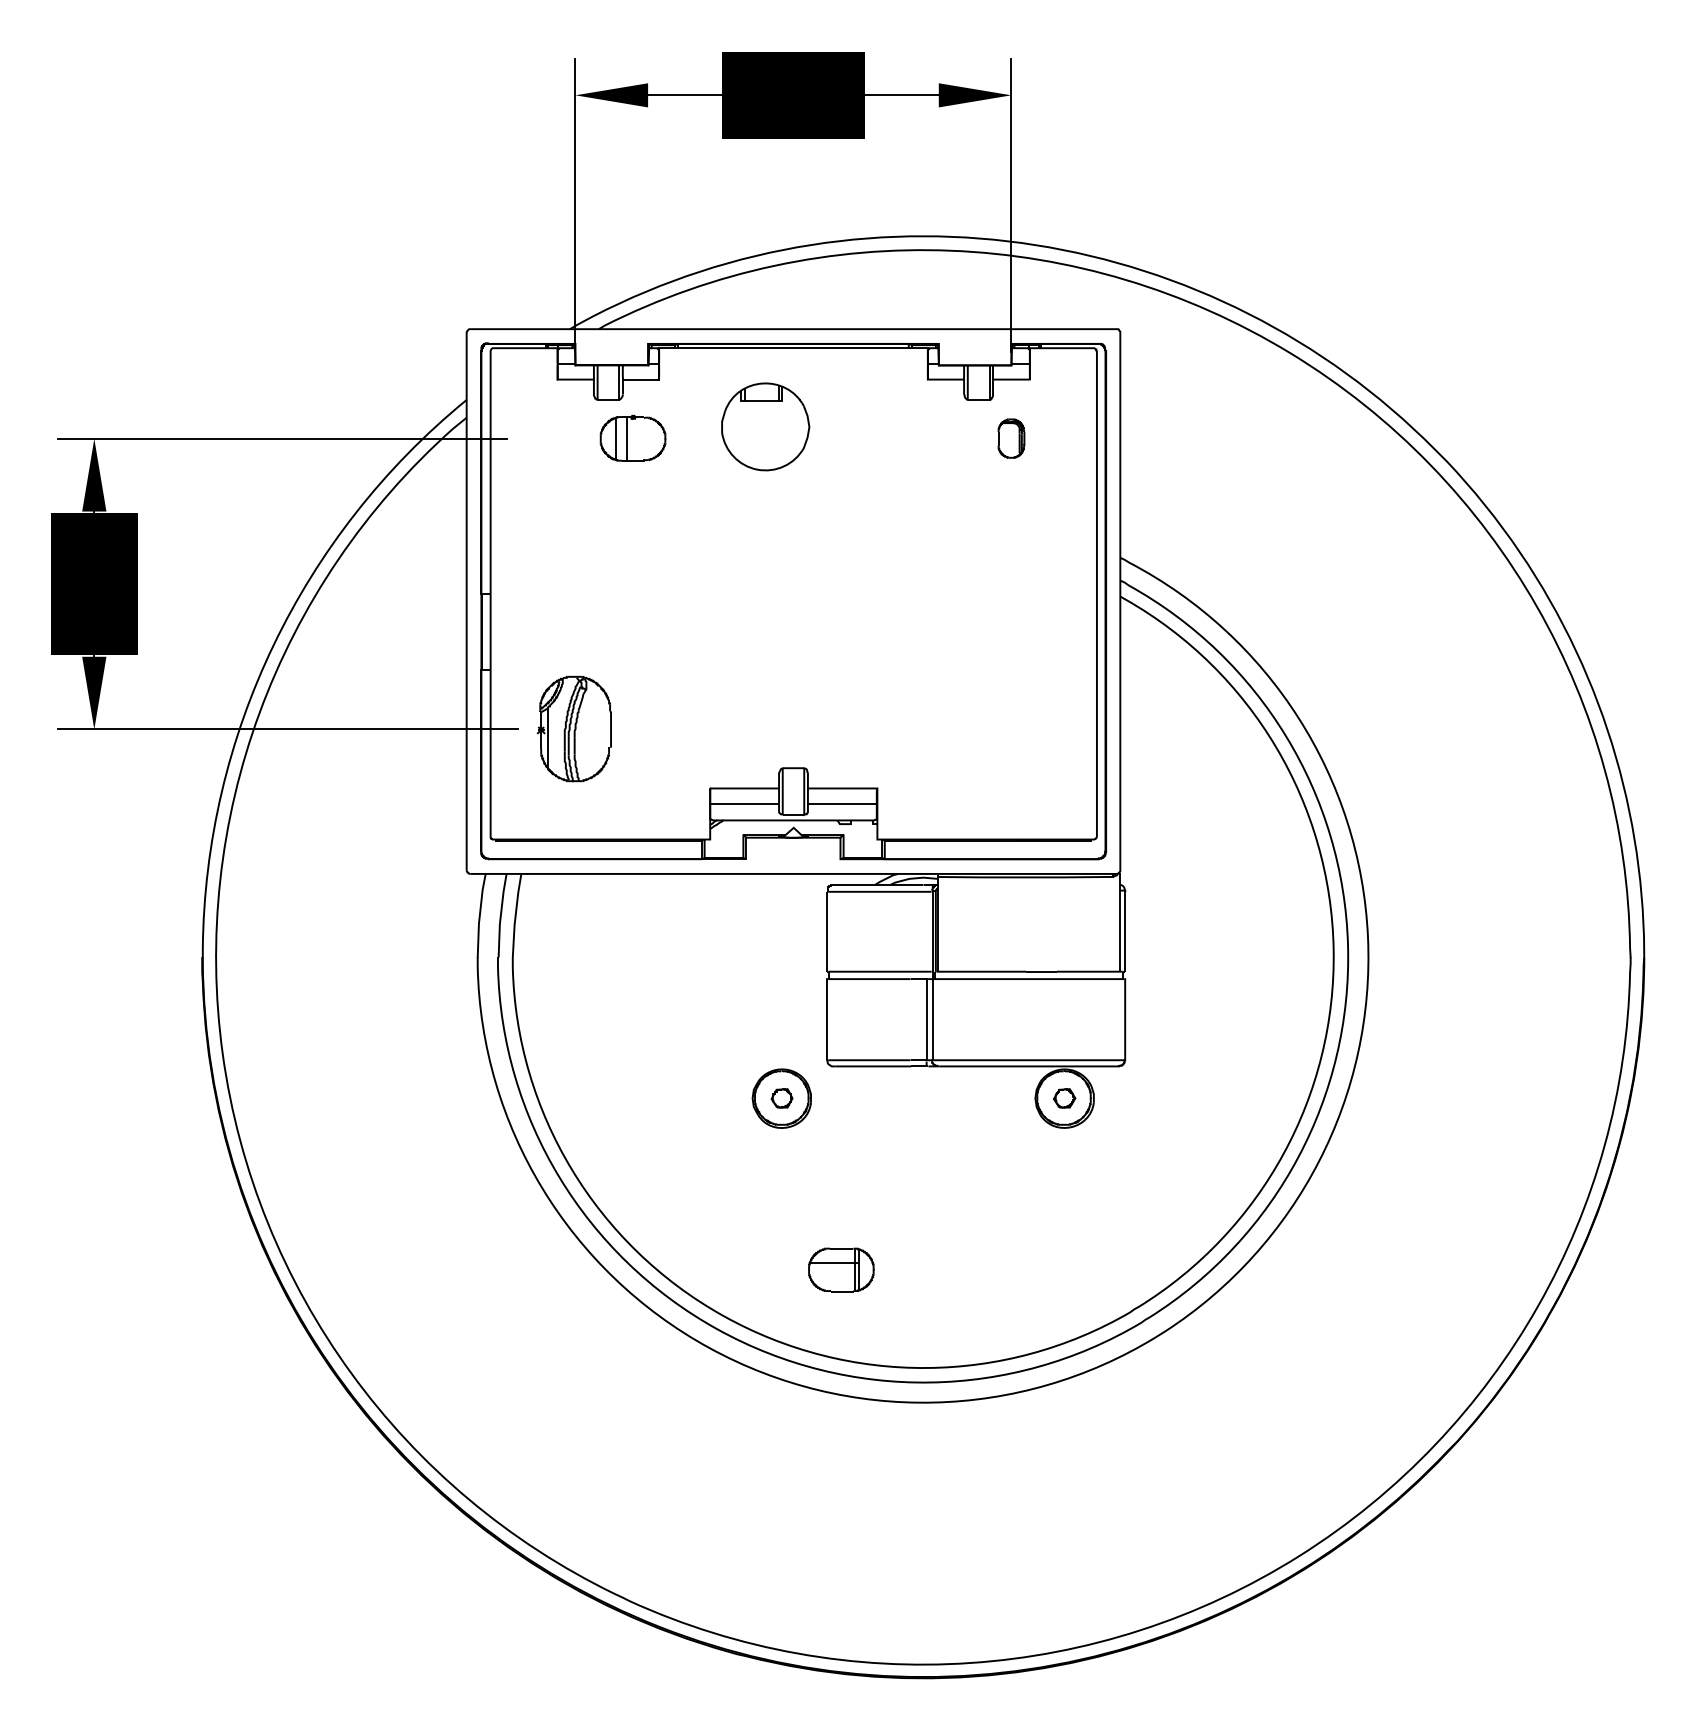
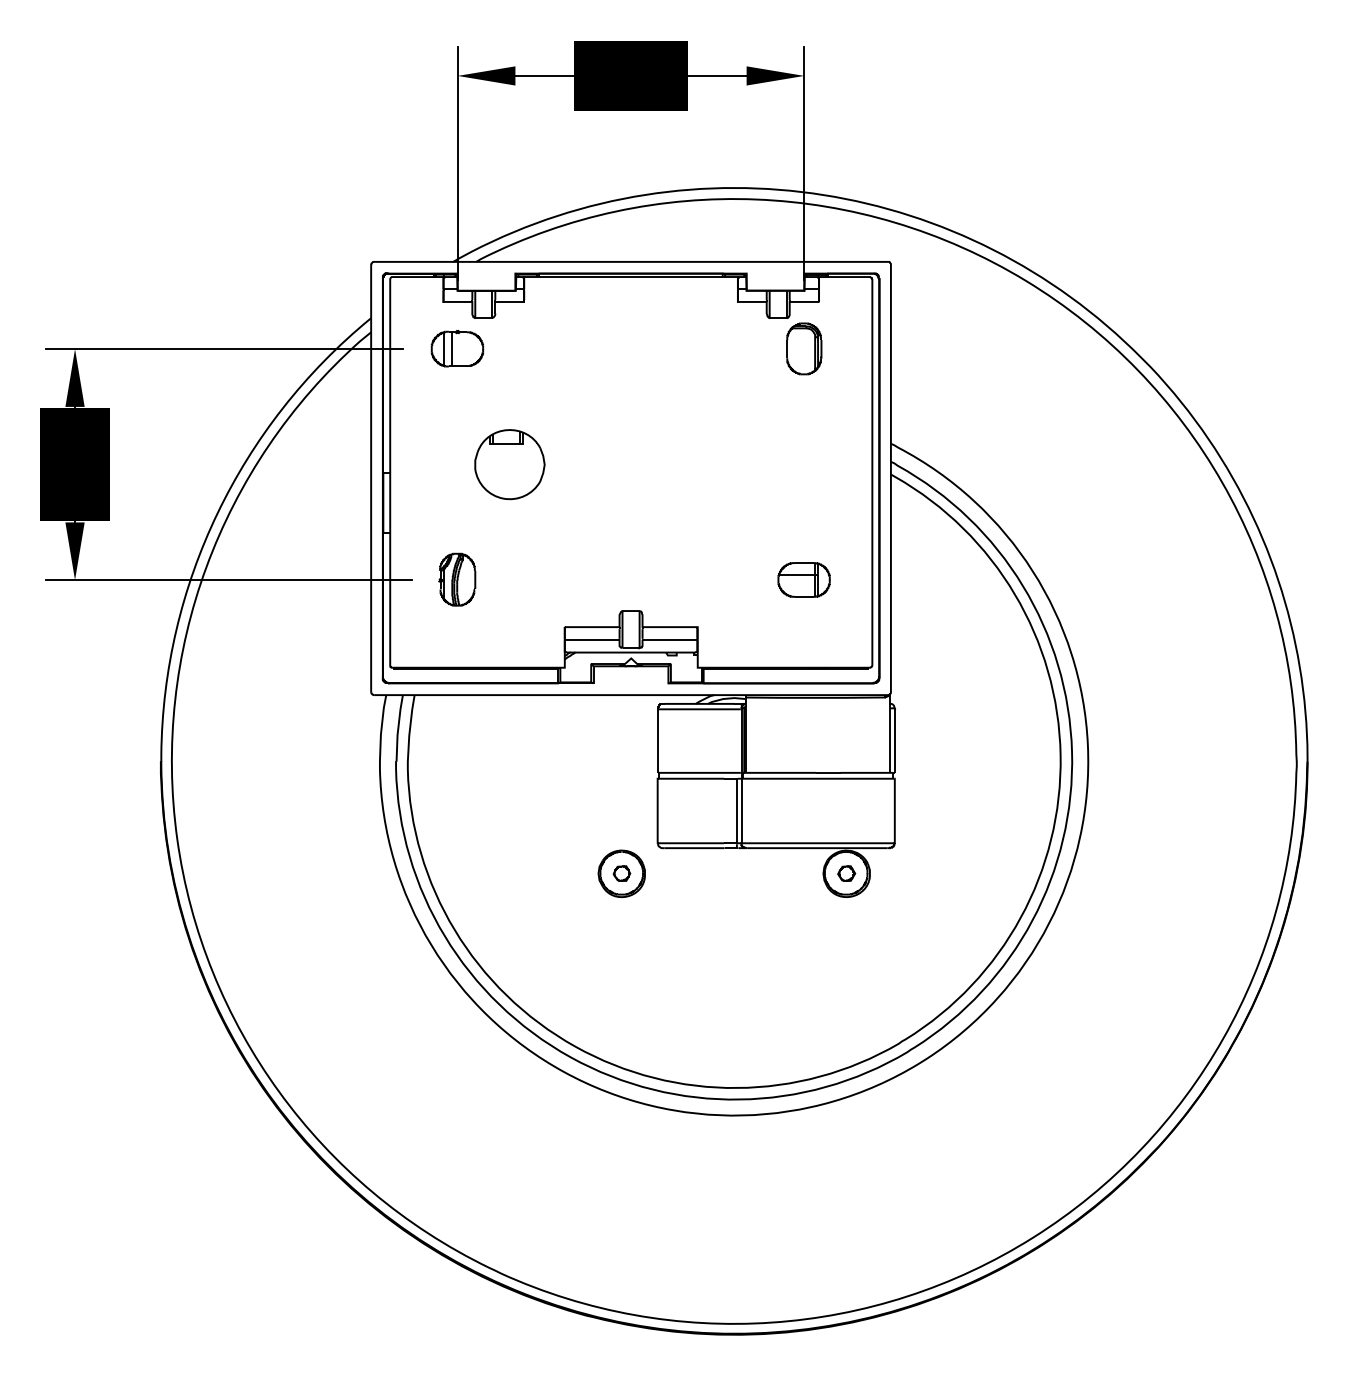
part: (765, 426) -> (509, 464), moved
part: (633, 438) -> (457, 348), moved
part: (1011, 438) -> (804, 348), size x1.67
part: (575, 728) -> (457, 579), size x0.62
part: (840, 1269) -> (803, 579), moved

